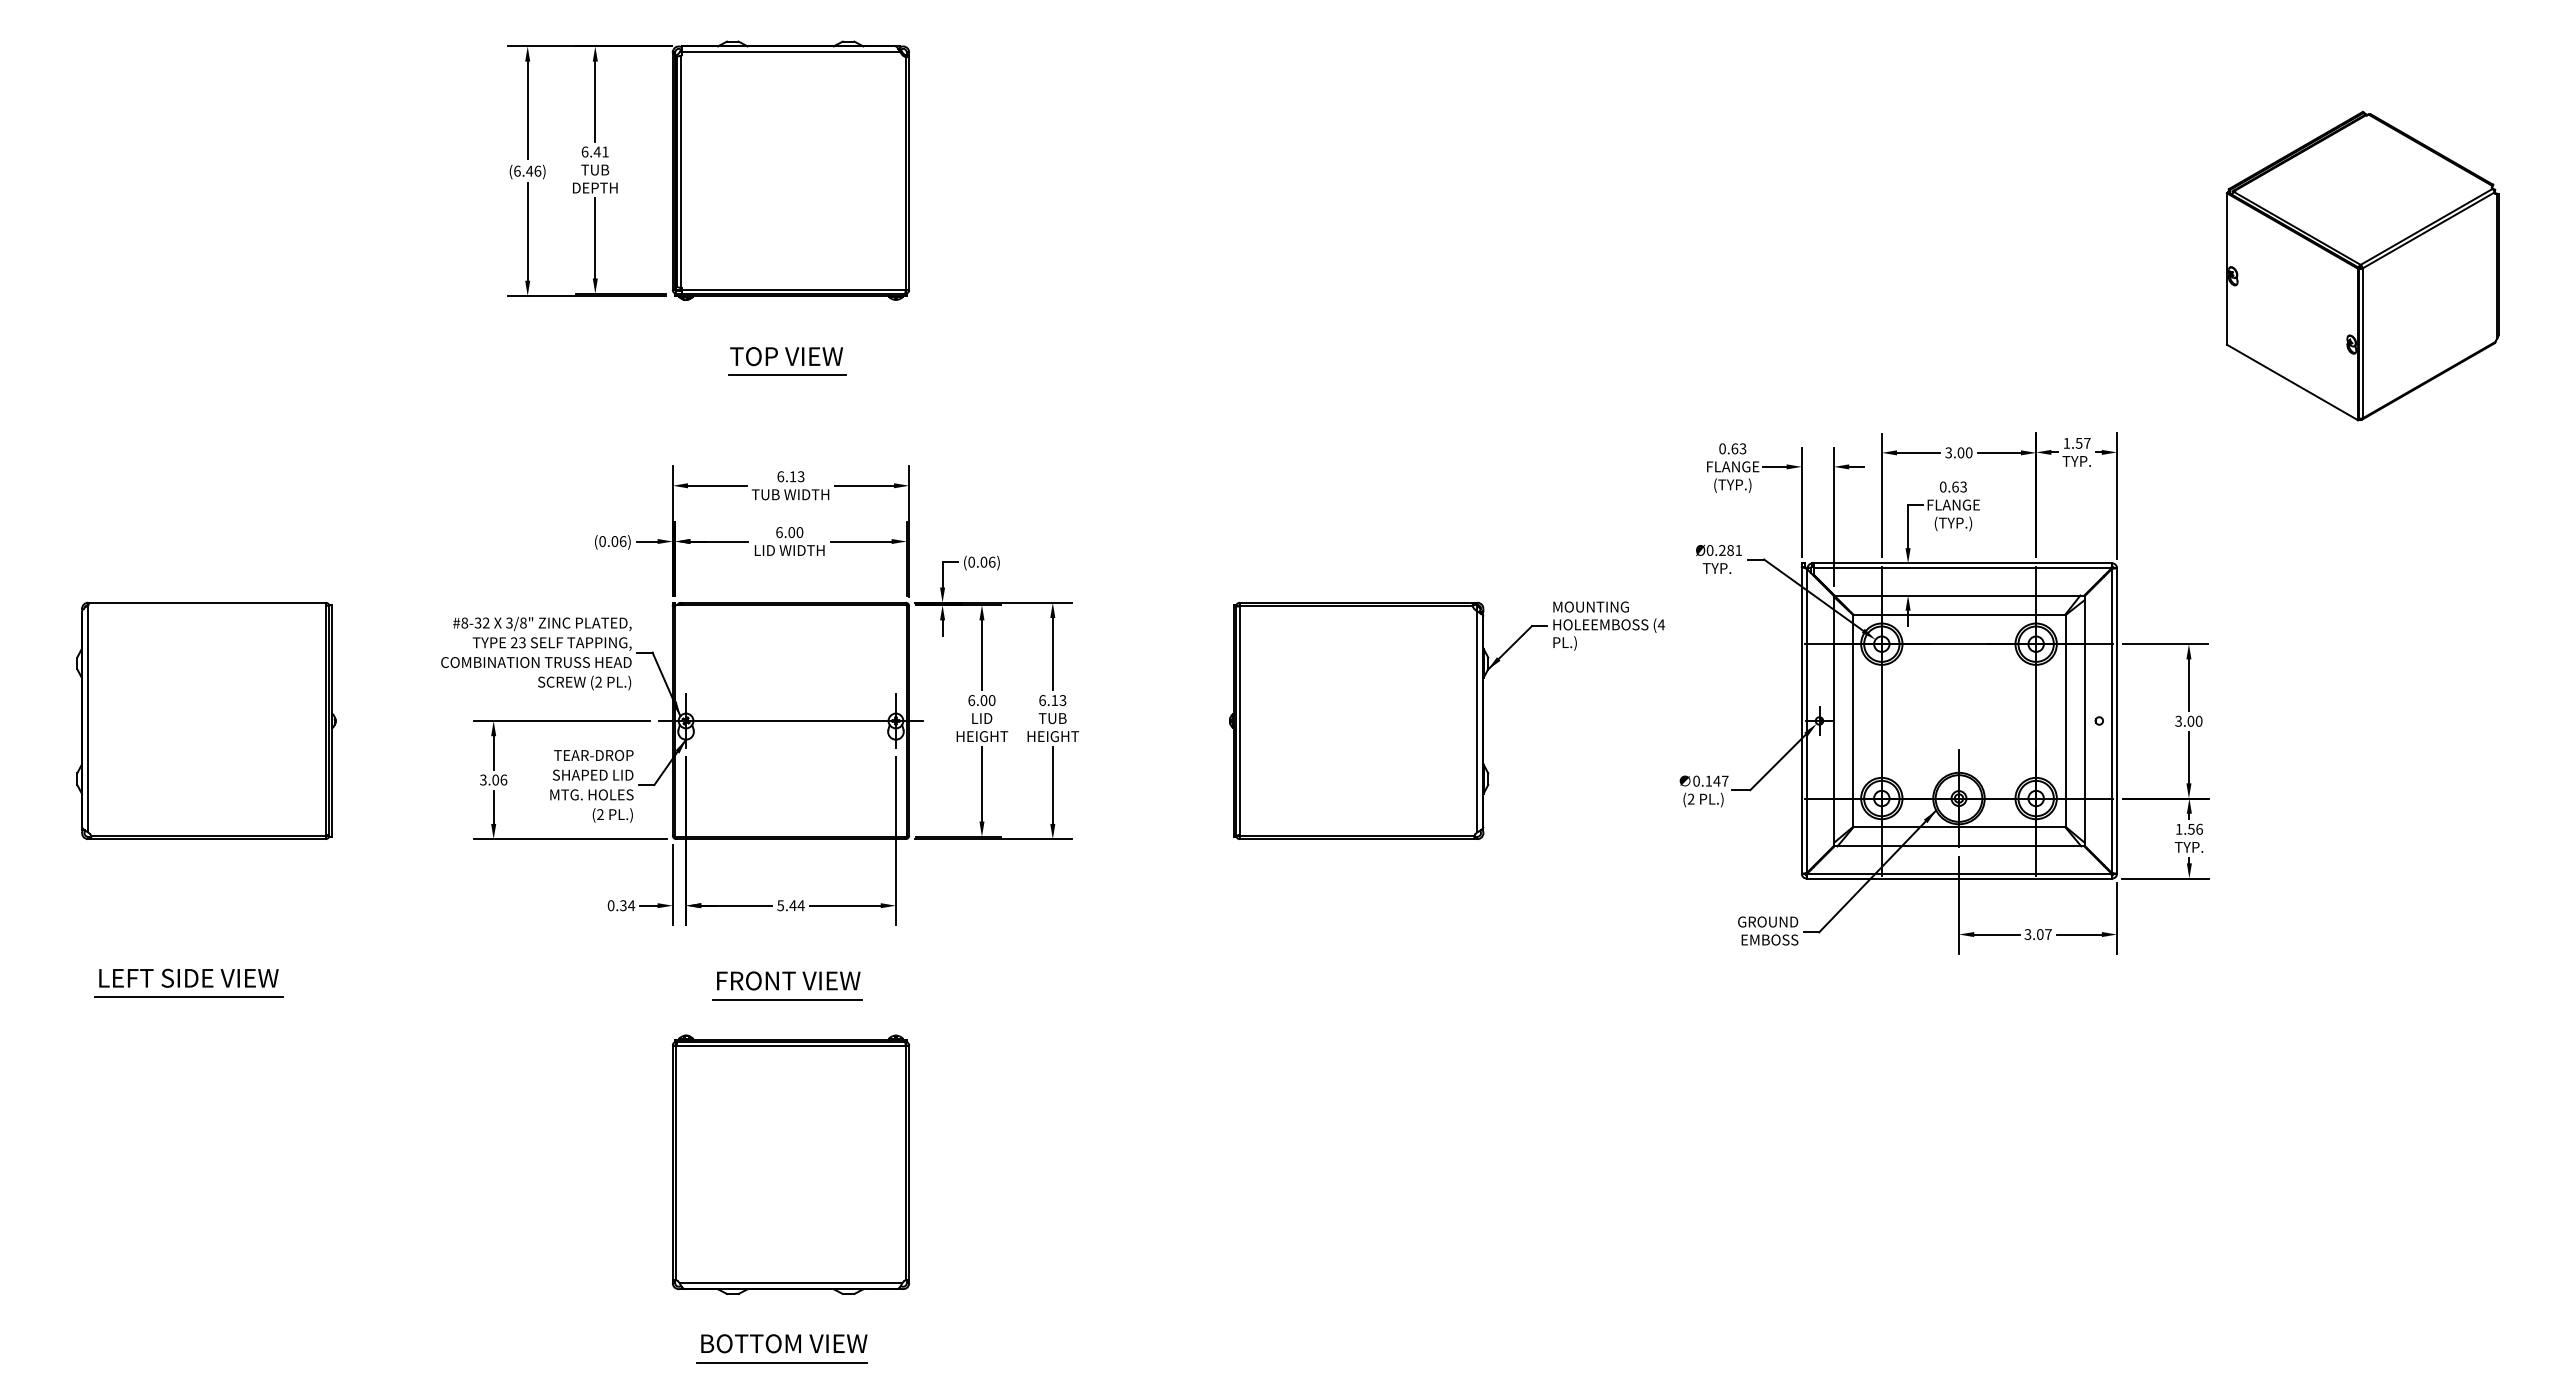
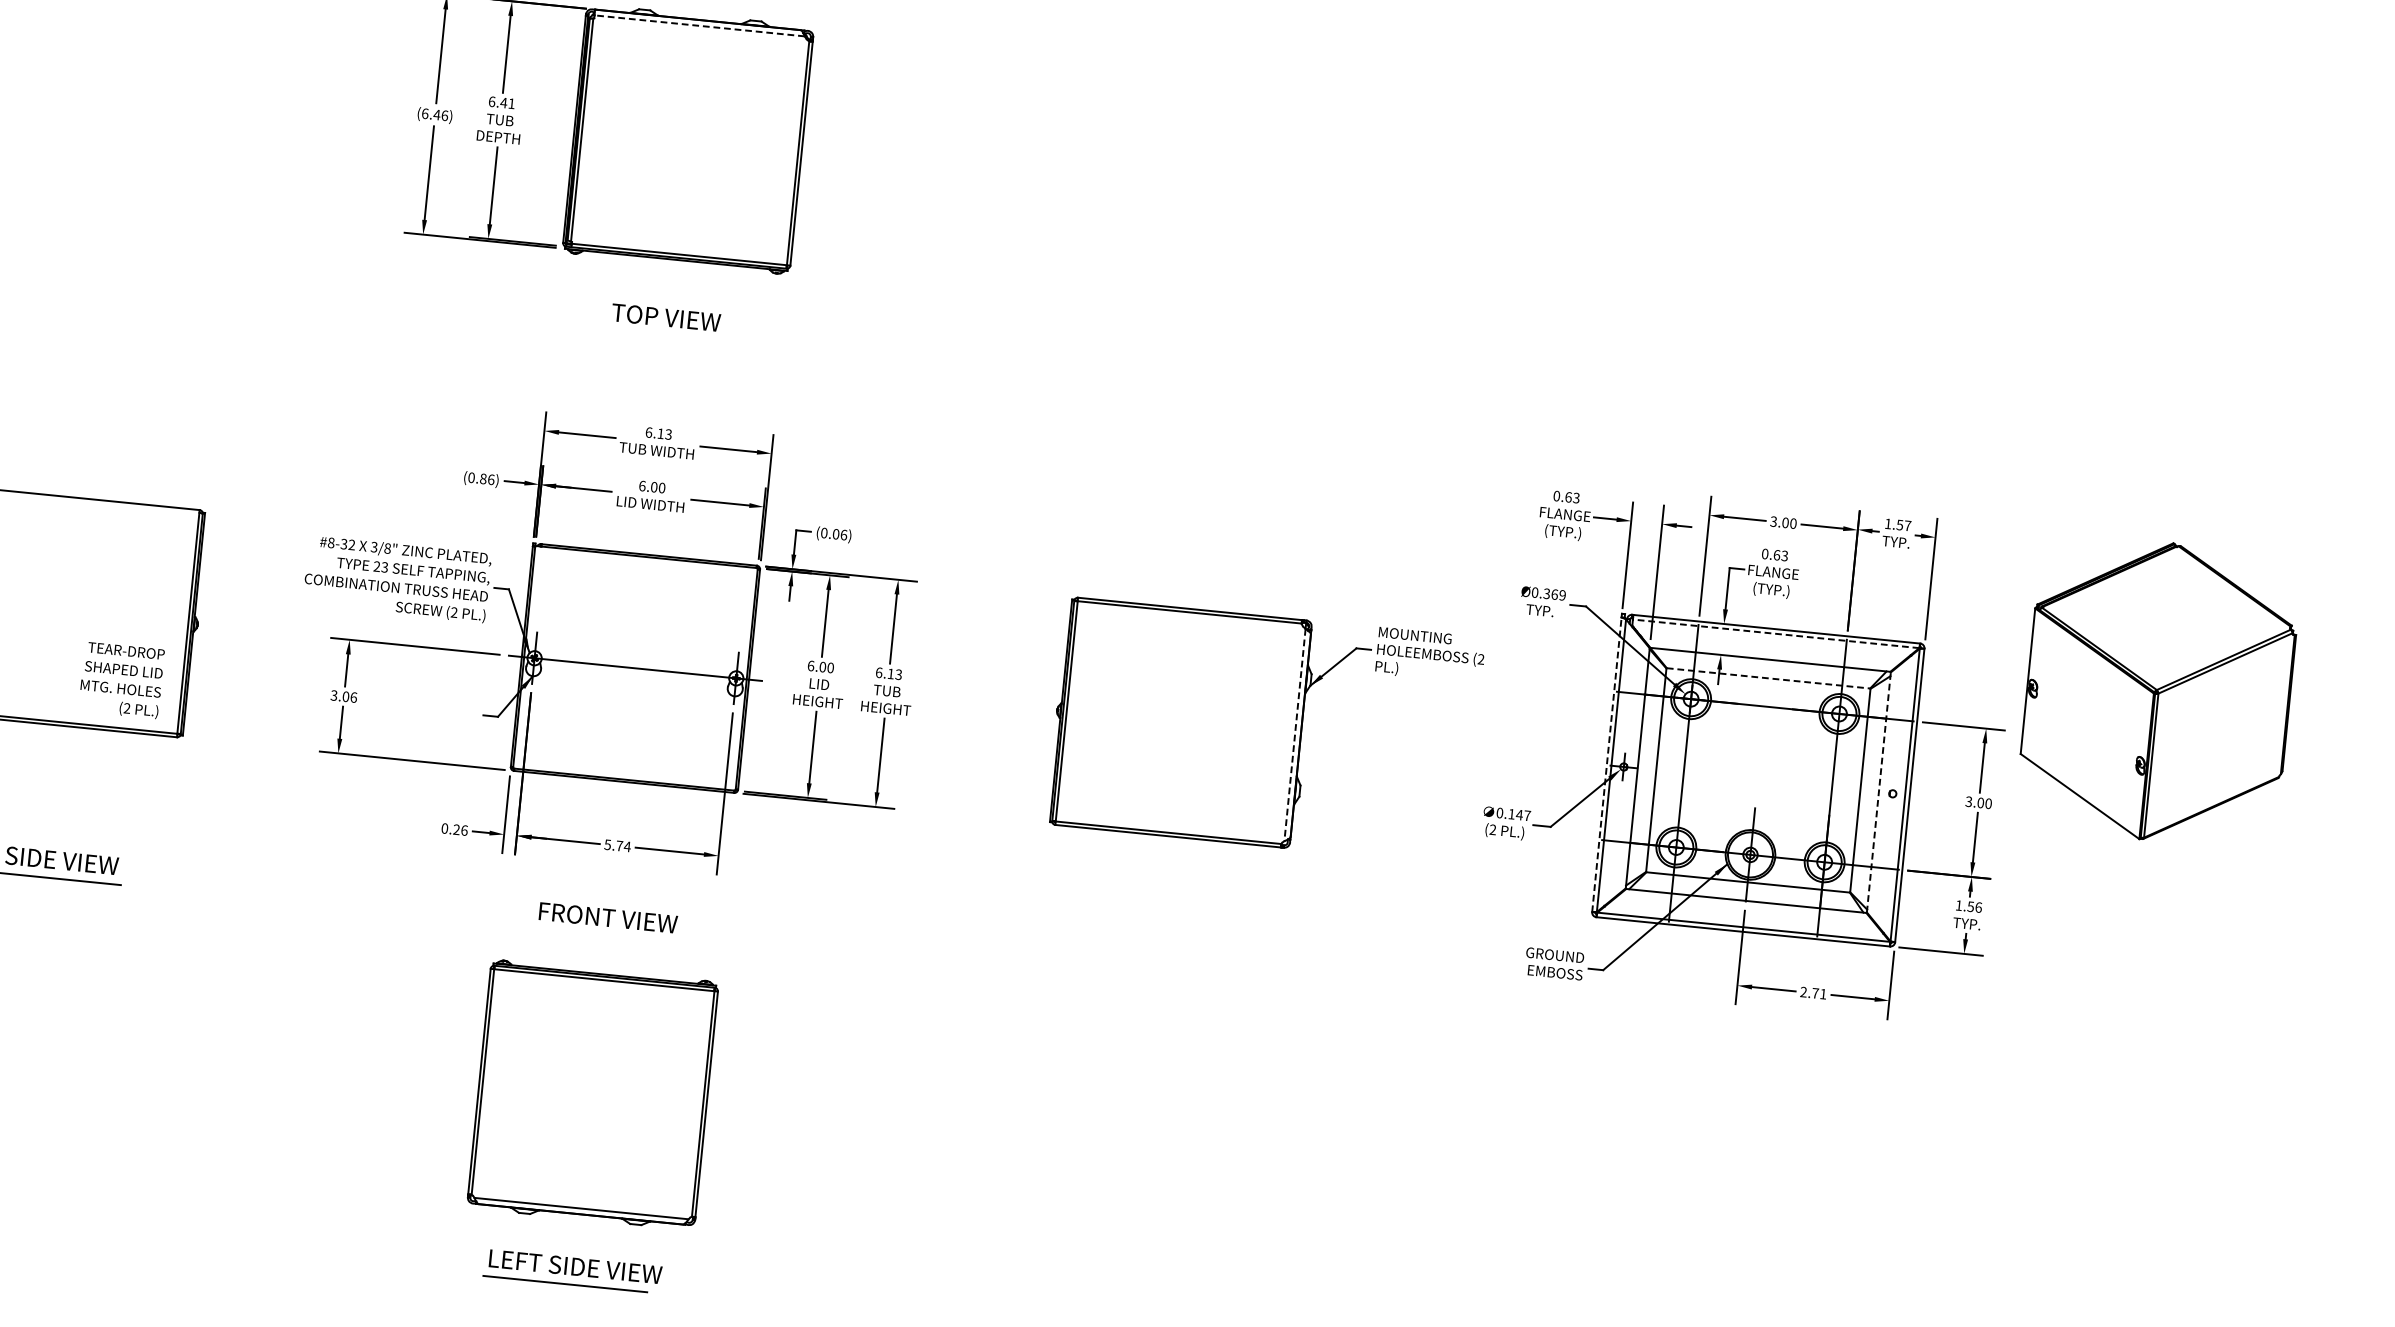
line: (790, 52) -> (699, 25), solid -> dashed
part: (2362, 265) -> (2158, 690), moved
line: (787, 375) -> (665, 335), removed
text: (614, 541) -> (483, 478), (0.06) -> (0.86)
text: (1730, 550) -> (1554, 594), Ø0.281 -> Ø0.369
line: (1962, 568) -> (1775, 634), solid -> dashed
line: (1959, 614) -> (1768, 678), solid -> dashed
text: (1661, 624) -> (1481, 659), (4 -> (2
line: (1801, 719) -> (1606, 763), solid -> dashed
line: (2084, 720) -> (1878, 791), solid -> dashed
line: (1477, 722) -> (1295, 735), solid -> dashed
text: (591, 786) -> (121, 680), moved
text: (627, 905) -> (460, 829), 0.34 -> 0.26
text: (792, 905) -> (619, 845), 5.44 -> 5.74
text: (2037, 934) -> (1812, 993), 3.07 -> 2.71
line: (786, 999) -> (604, 935), removed
text: (791, 1343) -> (576, 1266), BOTTOM VIEW -> LEFT SIDE VIEW

